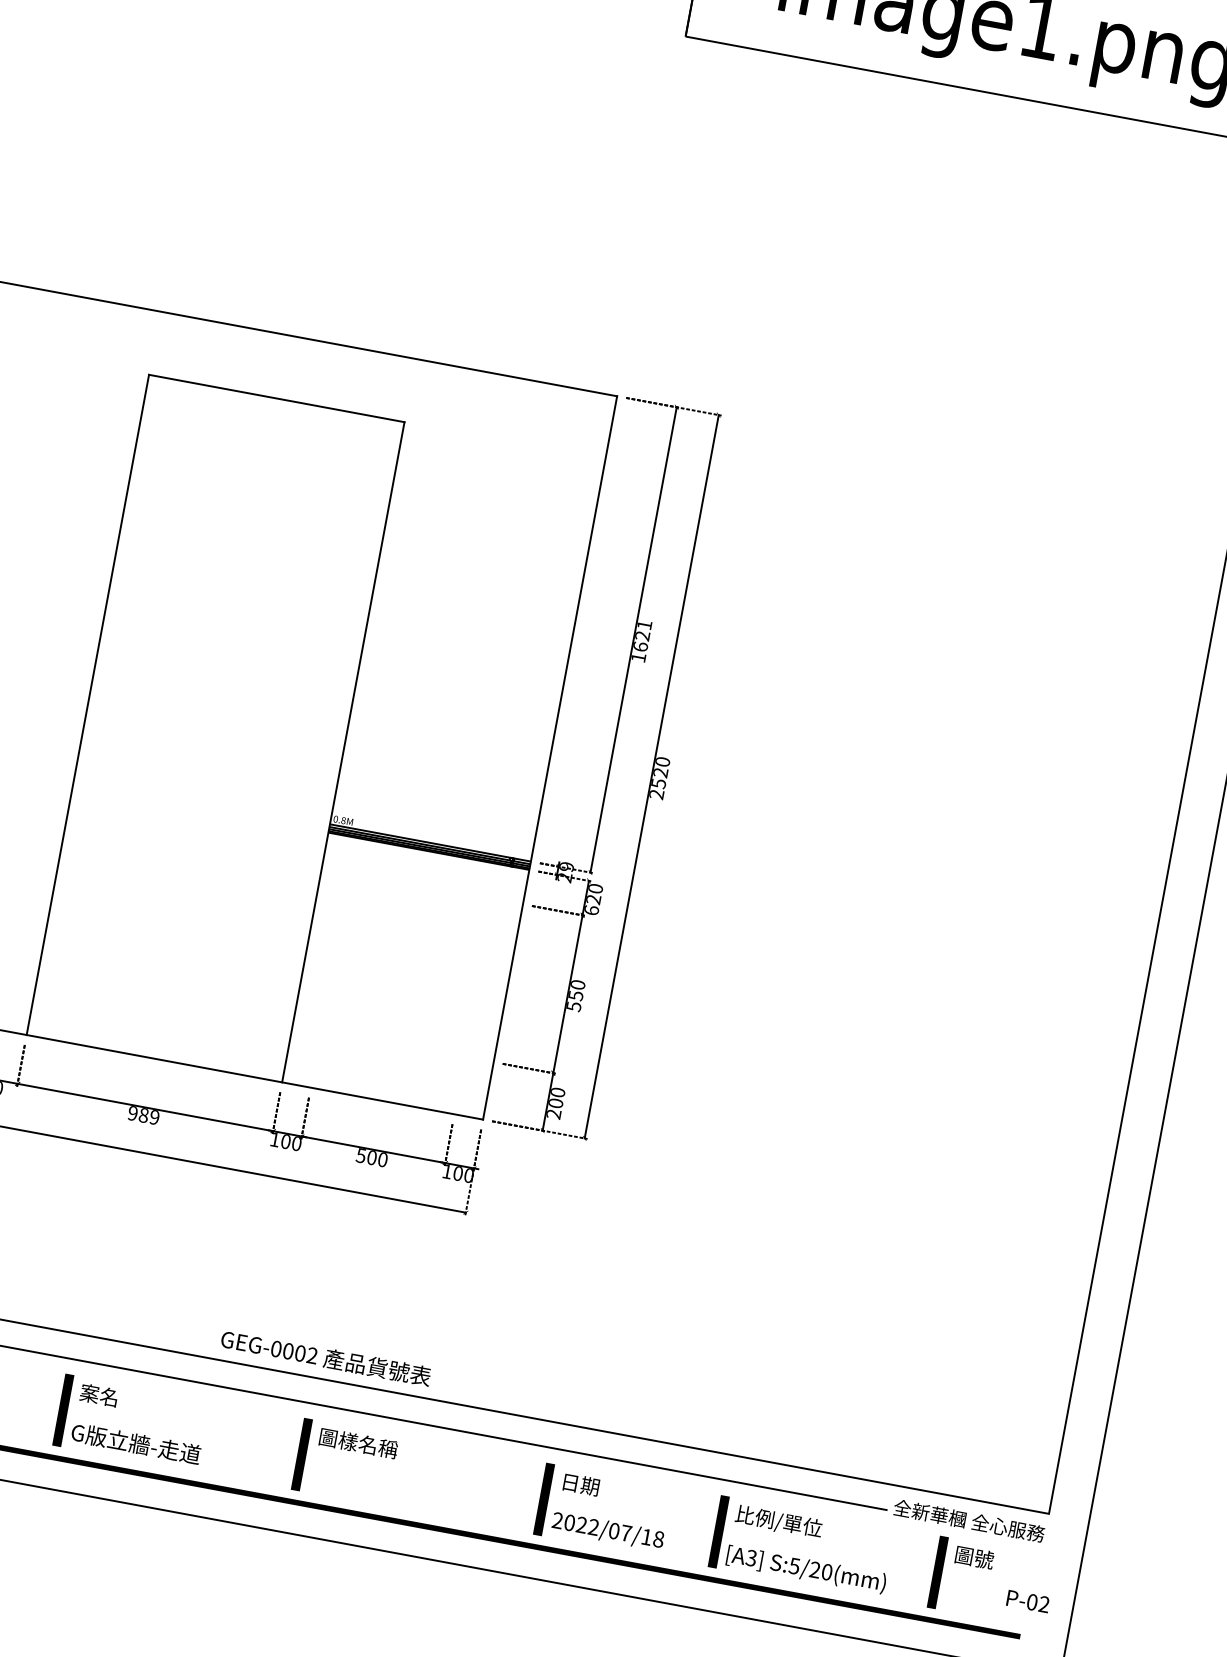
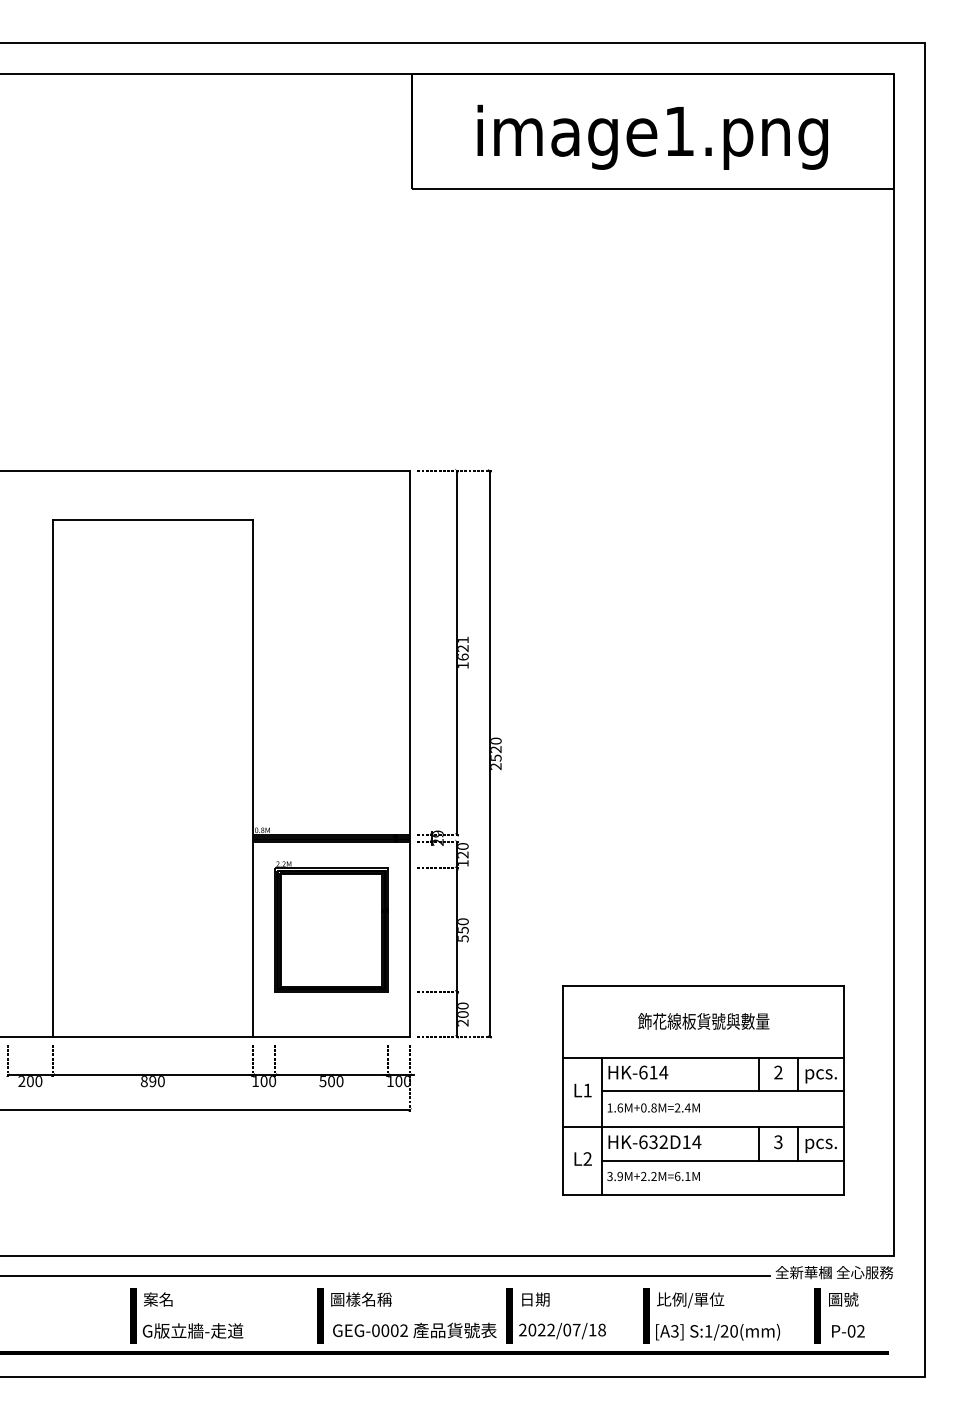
text: (592, 910) -> (463, 863), 620 -> 120
part: (408, 959) -> (331, 926), added
text: (143, 1115) -> (152, 1081), 989 -> 890
part: (845, 1257) -> (703, 1090), added
text: (325, 1357) -> (414, 1330), moved
text: (794, 1566) -> (708, 1331), S:5/20(mm) -> S:1/20(mm)
text: (1028, 1601) -> (848, 1331), moved

